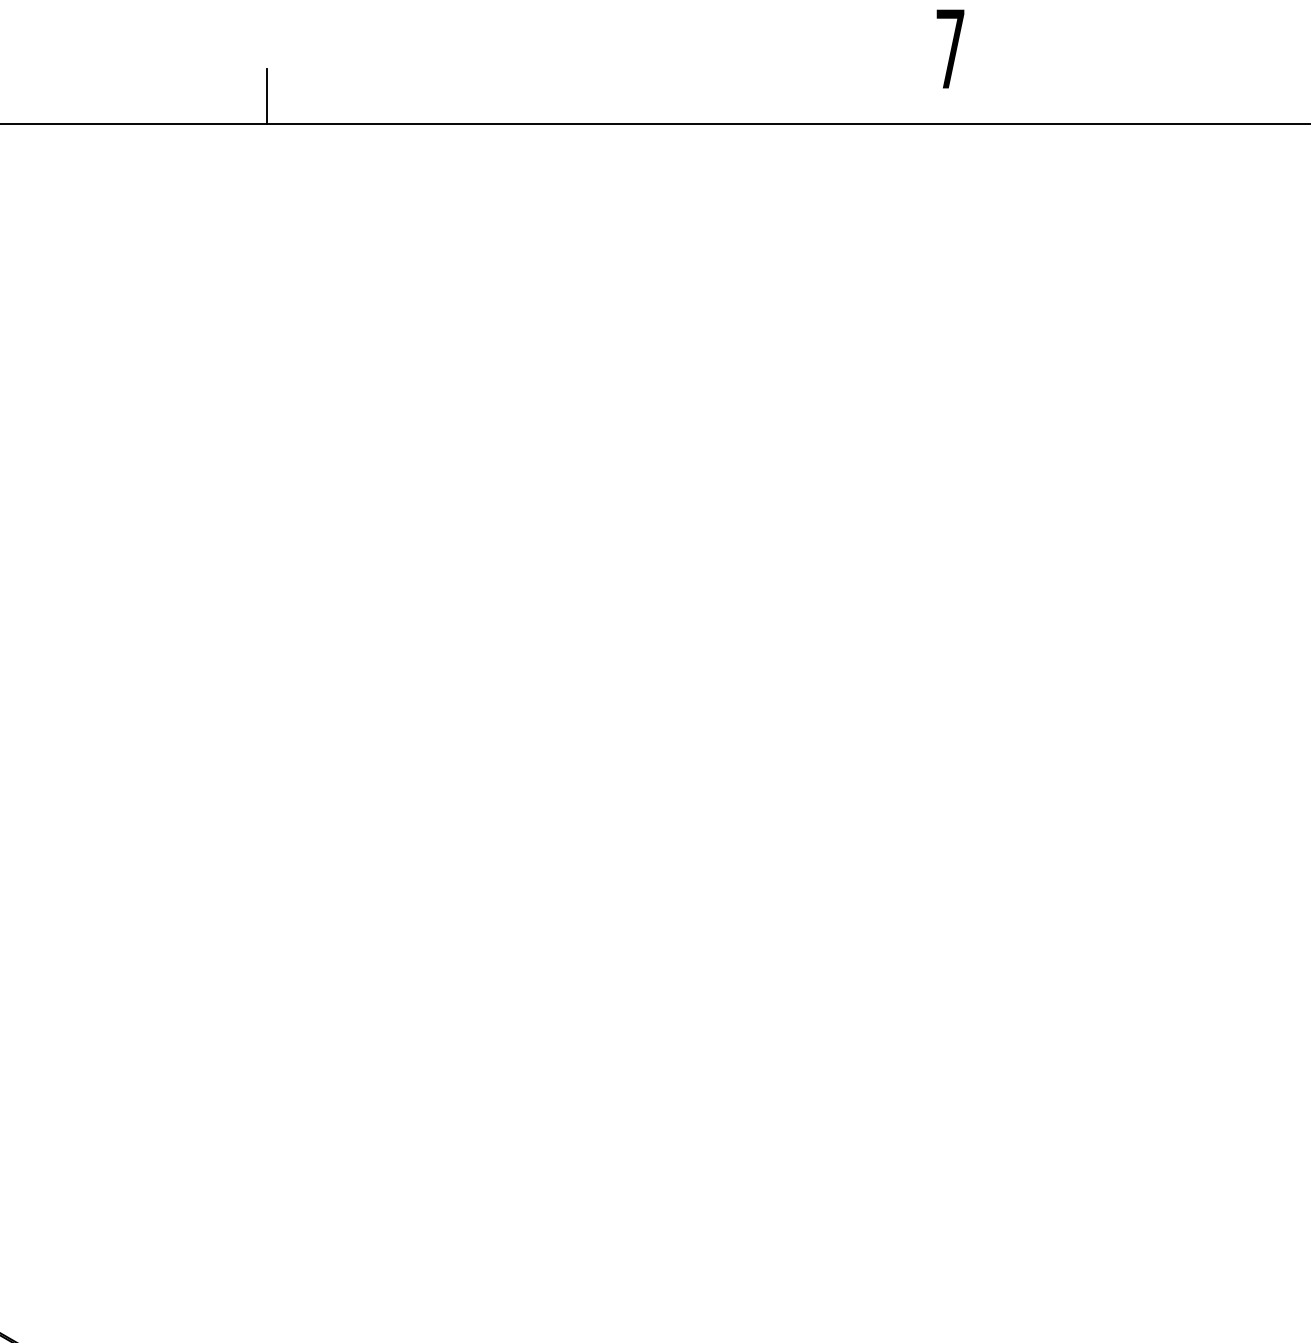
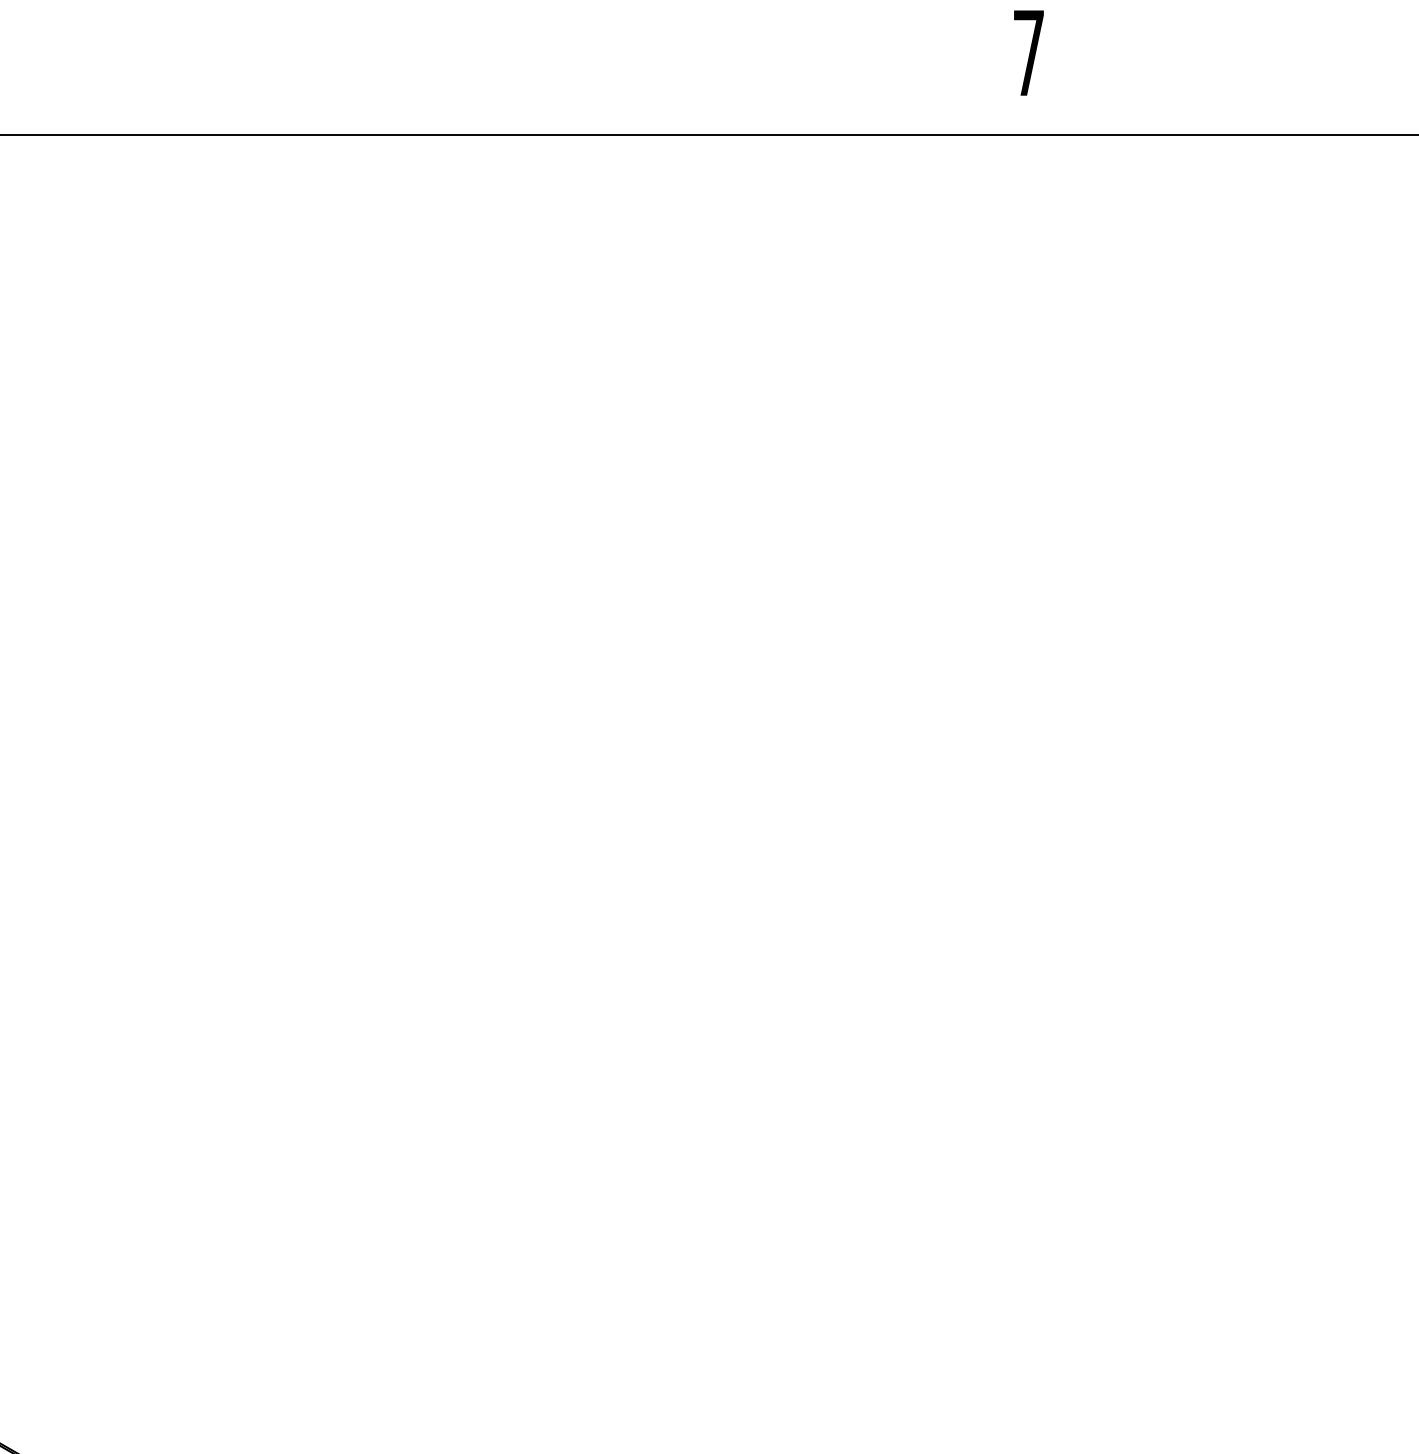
line: (266, 96) -> (288, 104), removed

